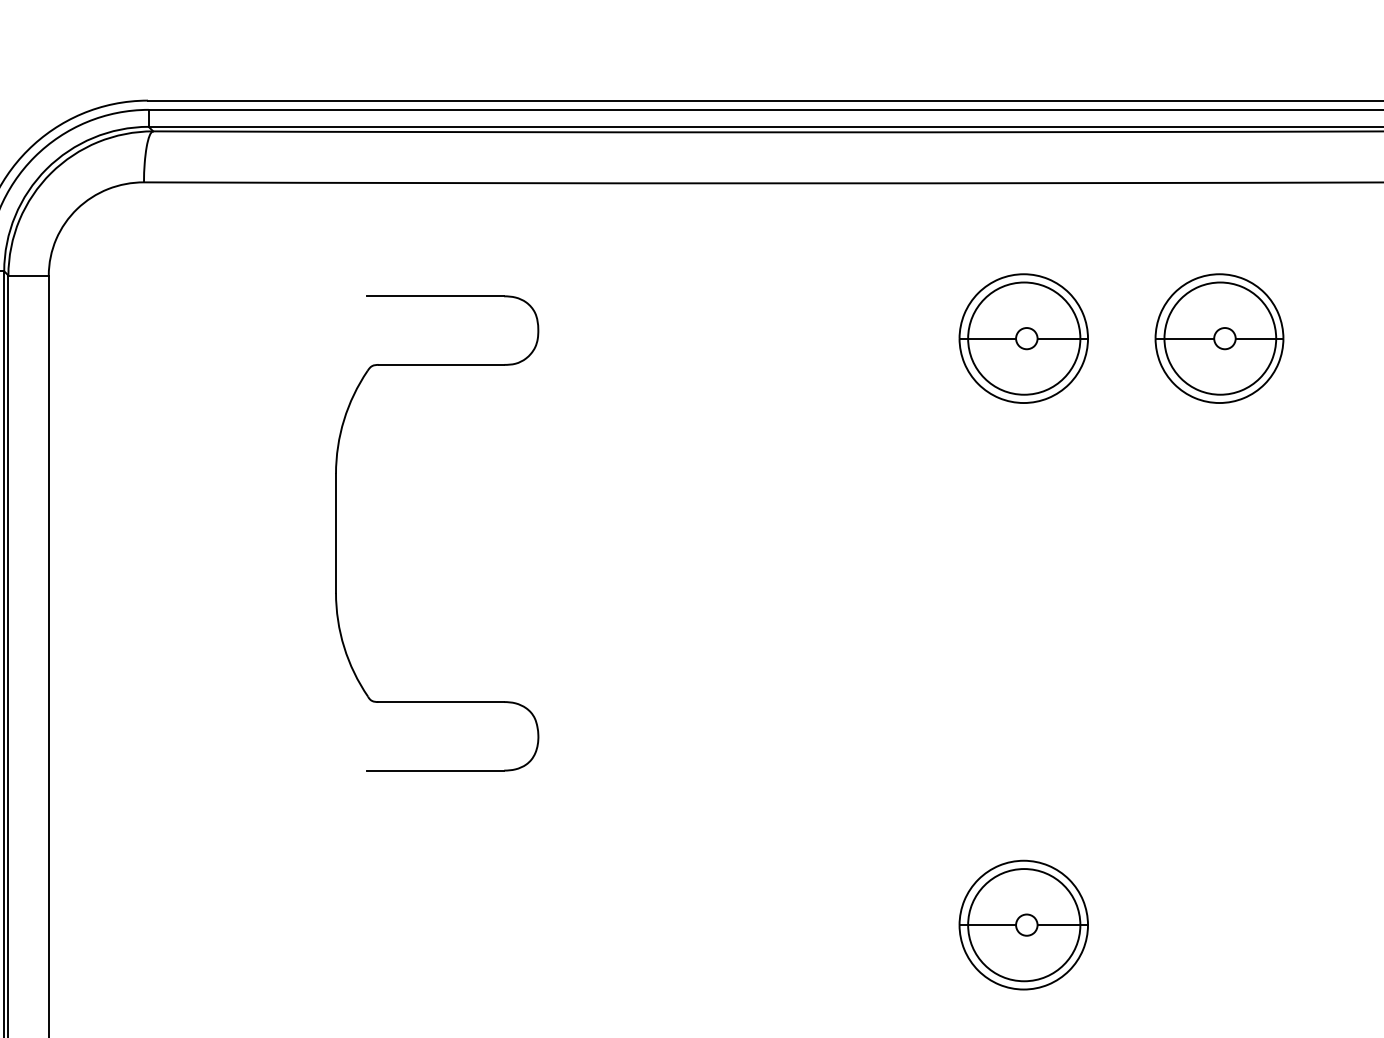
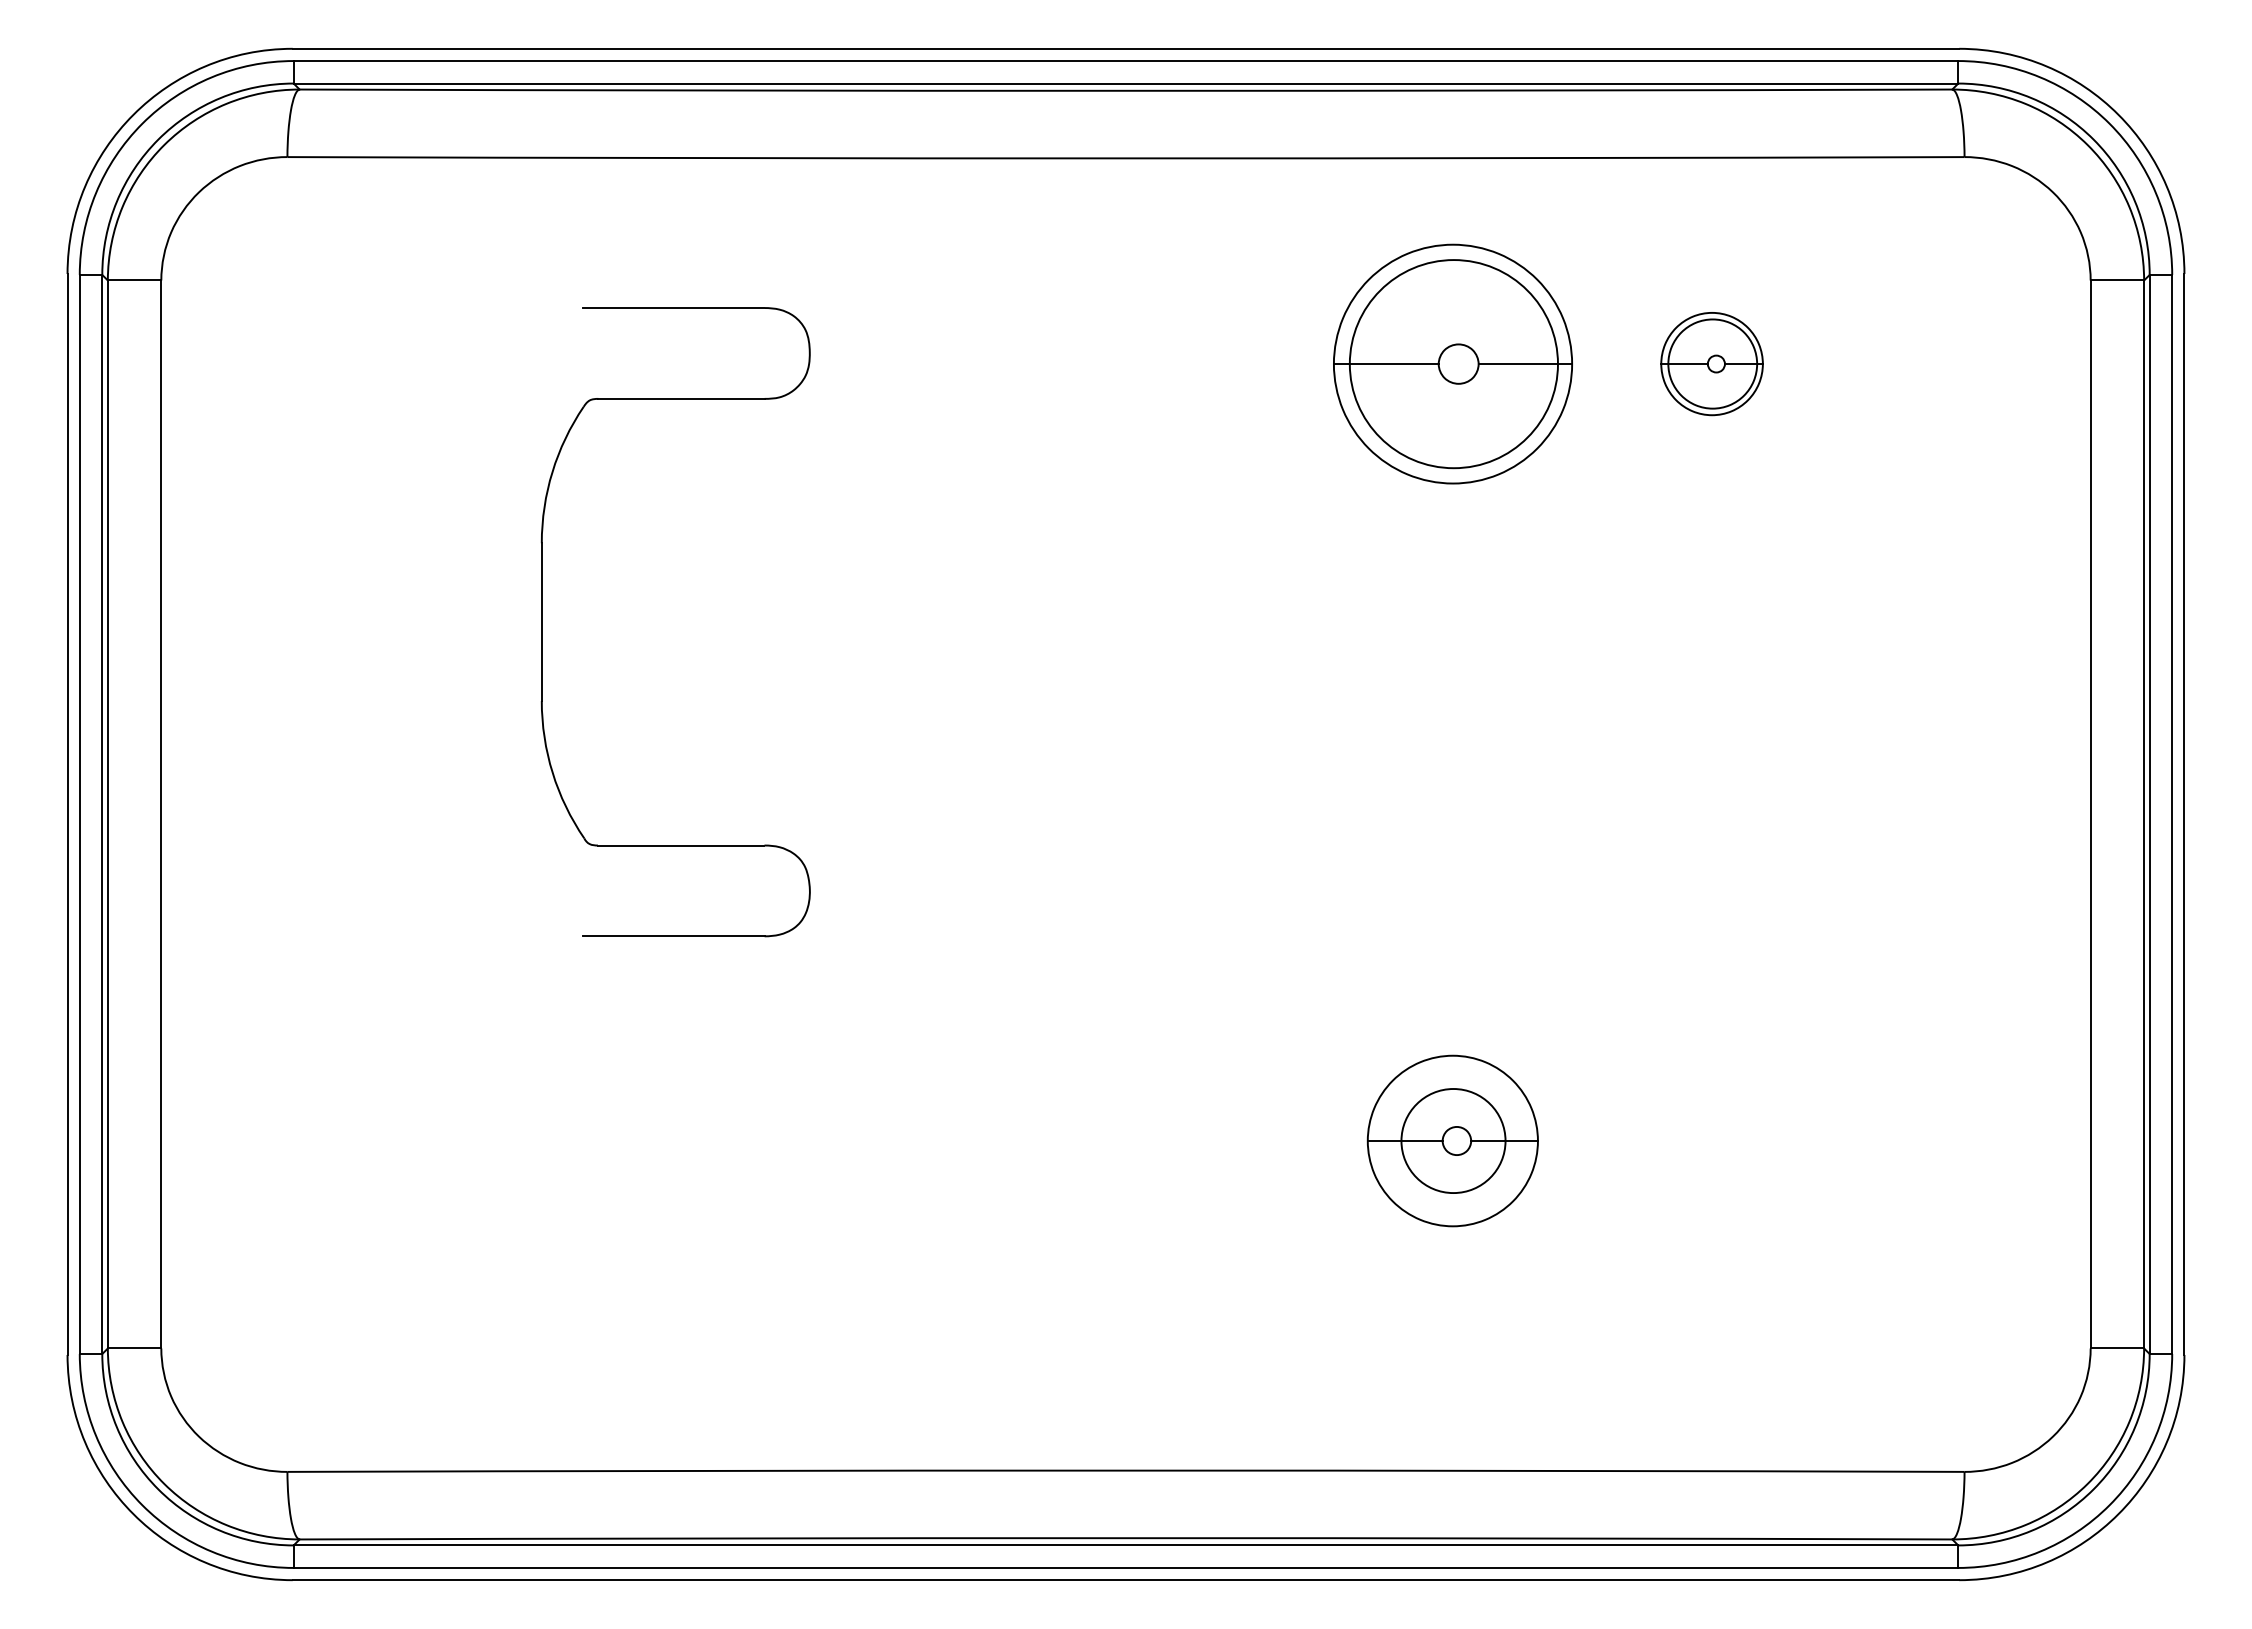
part: (1023, 338) -> (1452, 363), size x1.4
part: (1219, 338) -> (1711, 363), size x0.6
circle: (1024, 924) -> (1453, 1140), size x0.7

